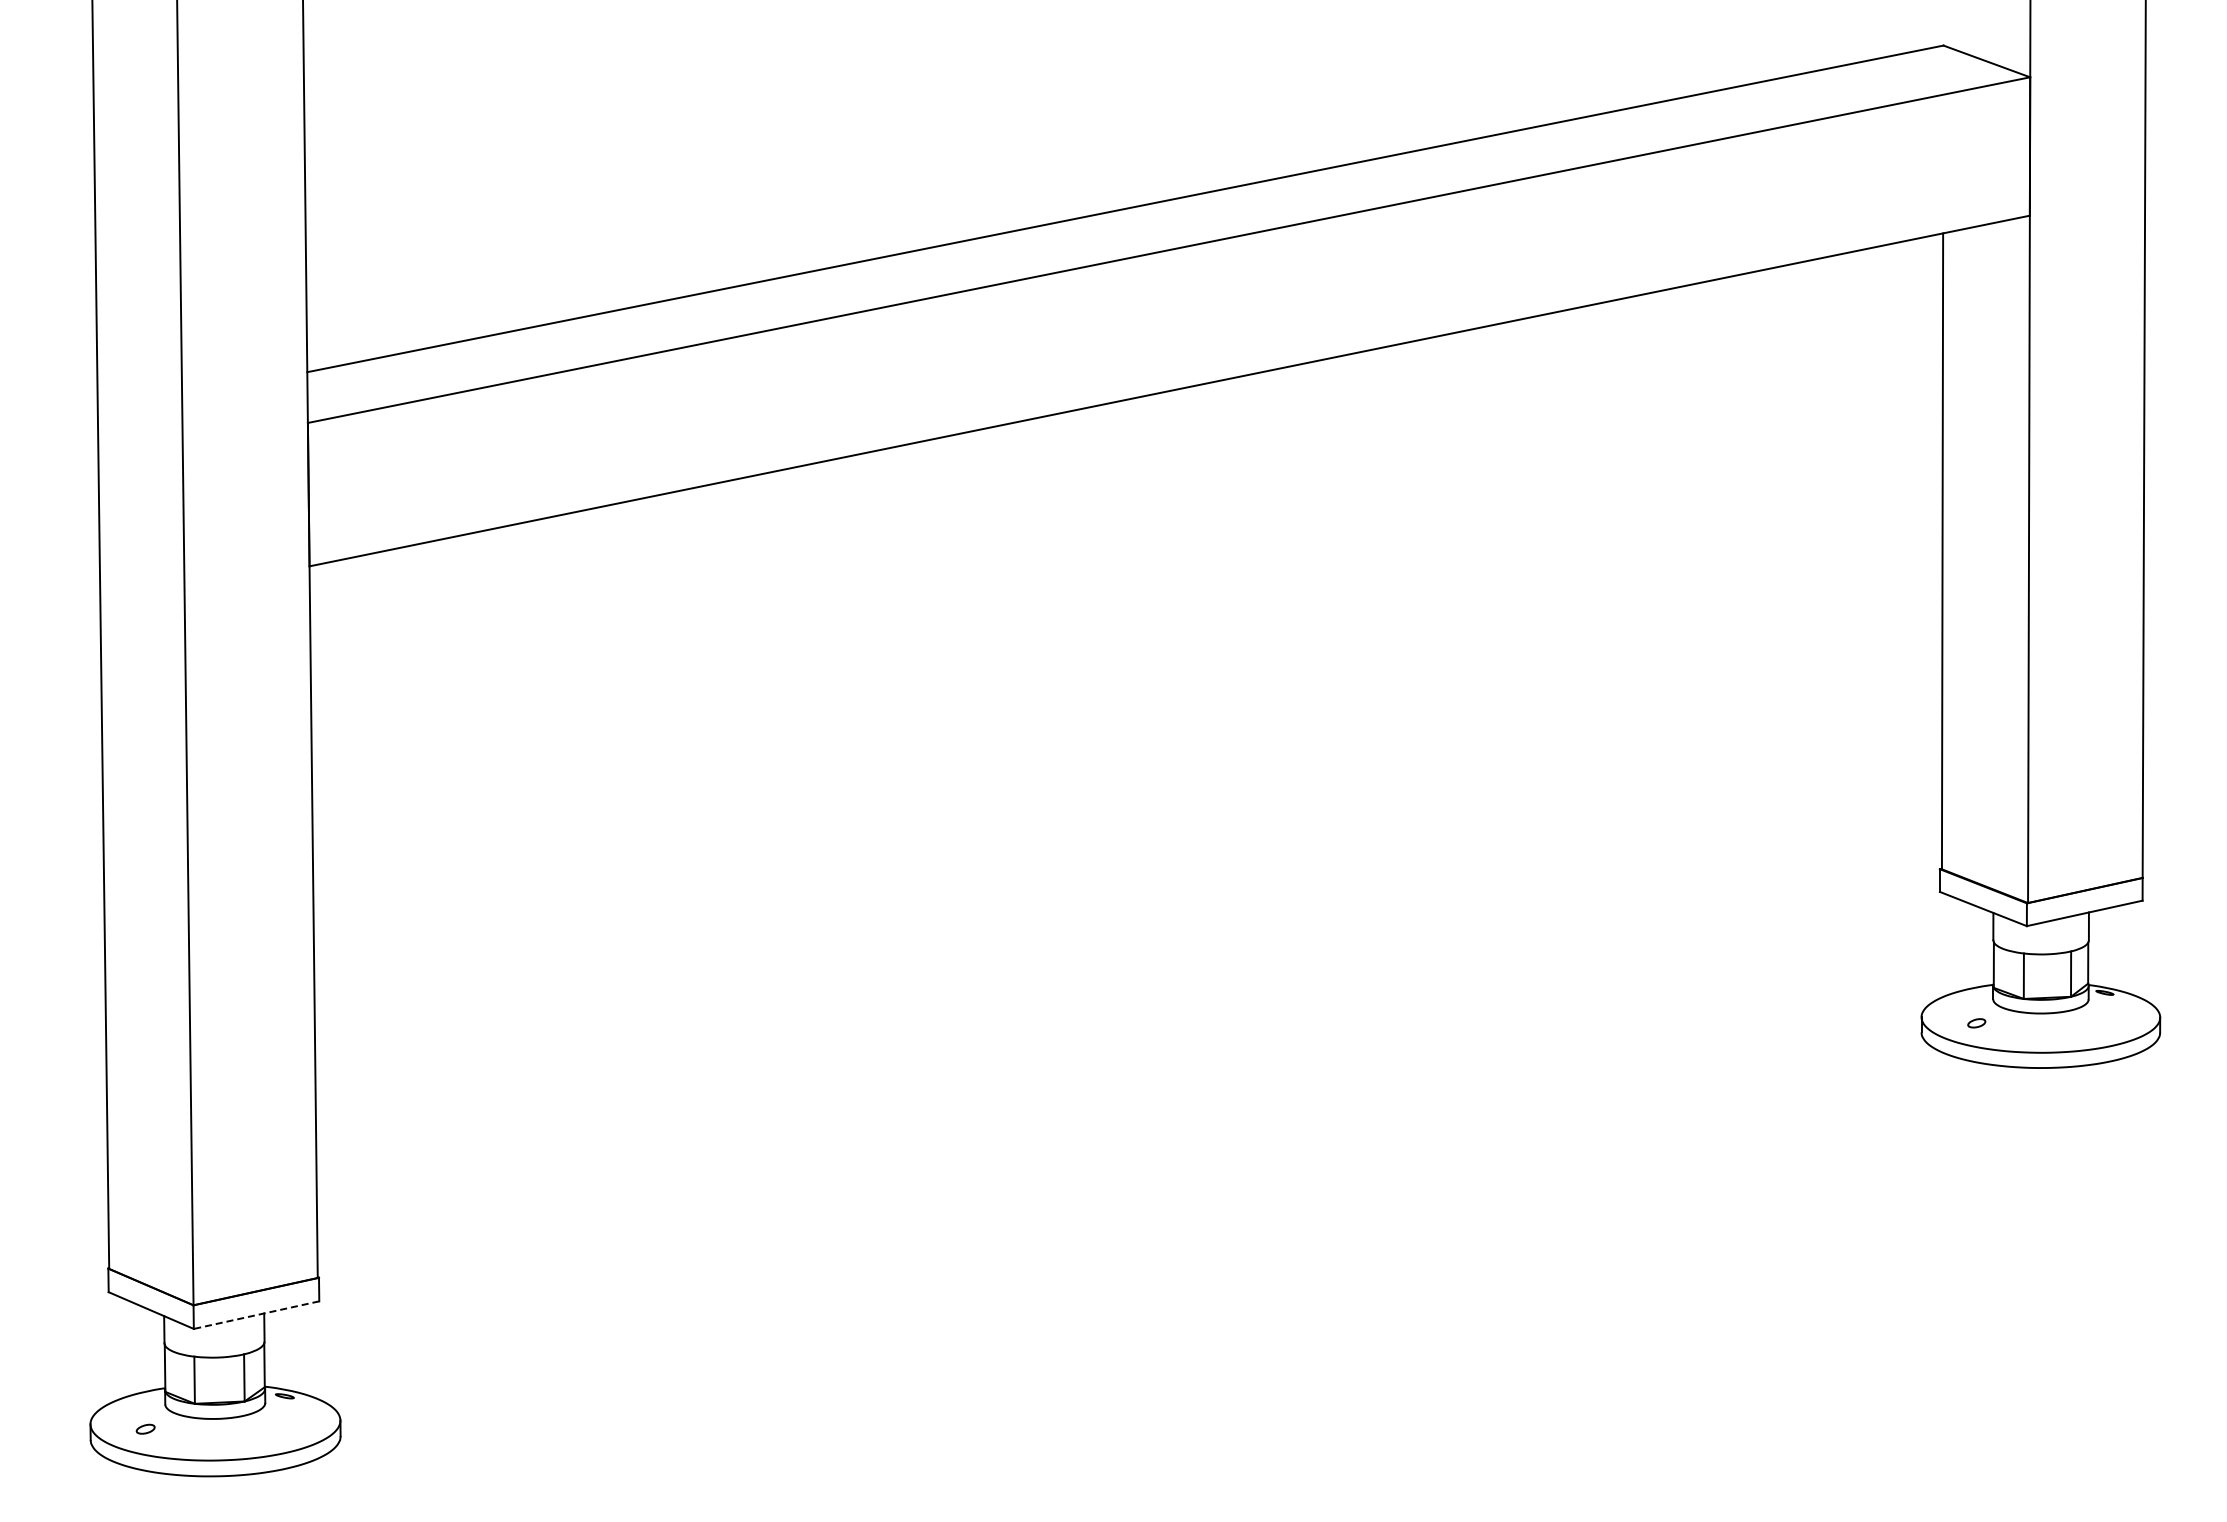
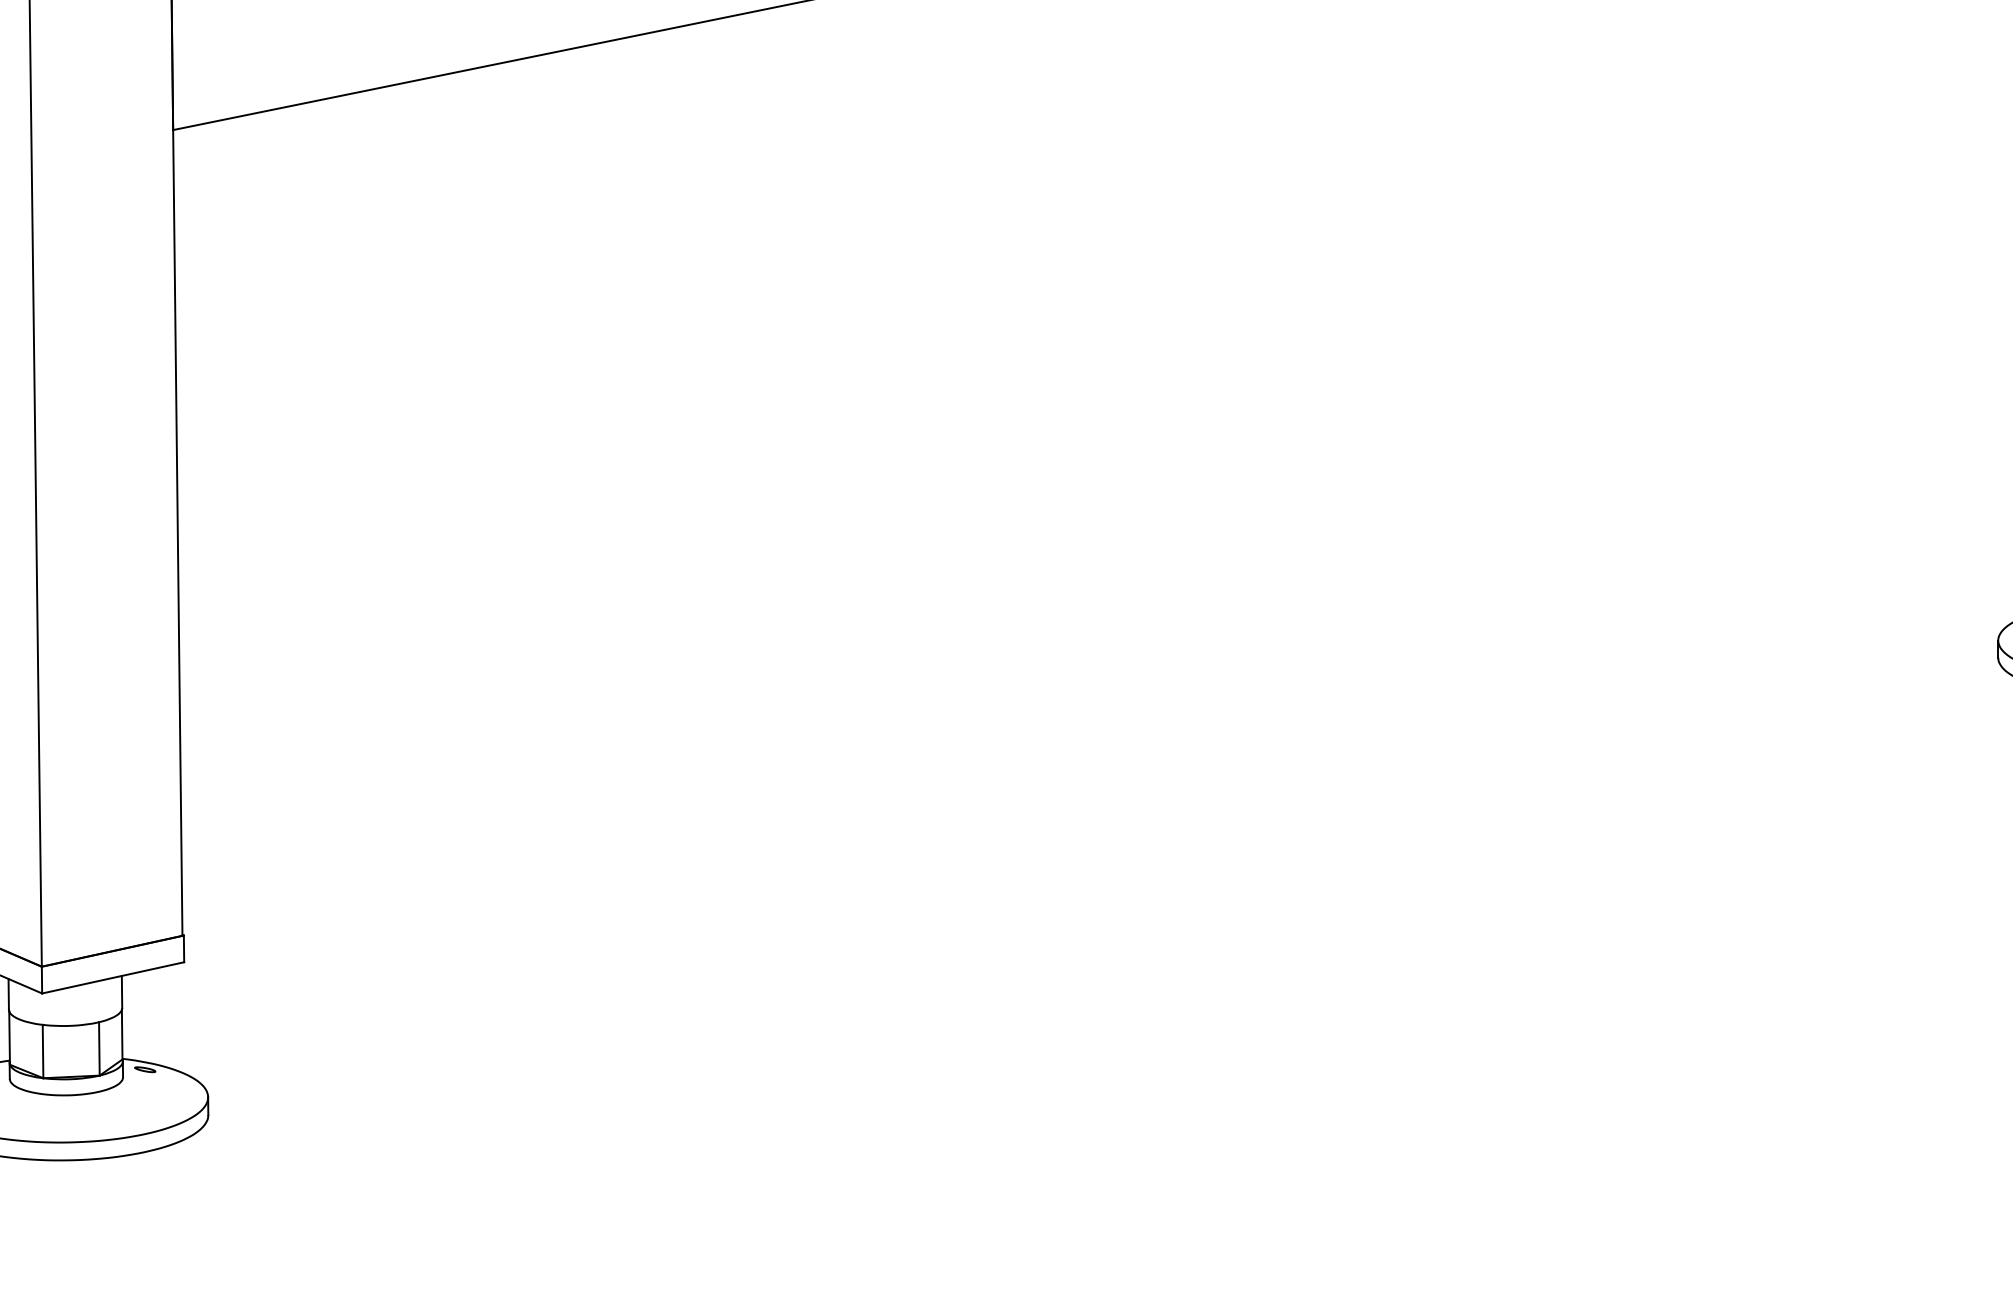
line: (256, 1315) -> (113, 978), dashed -> solid

